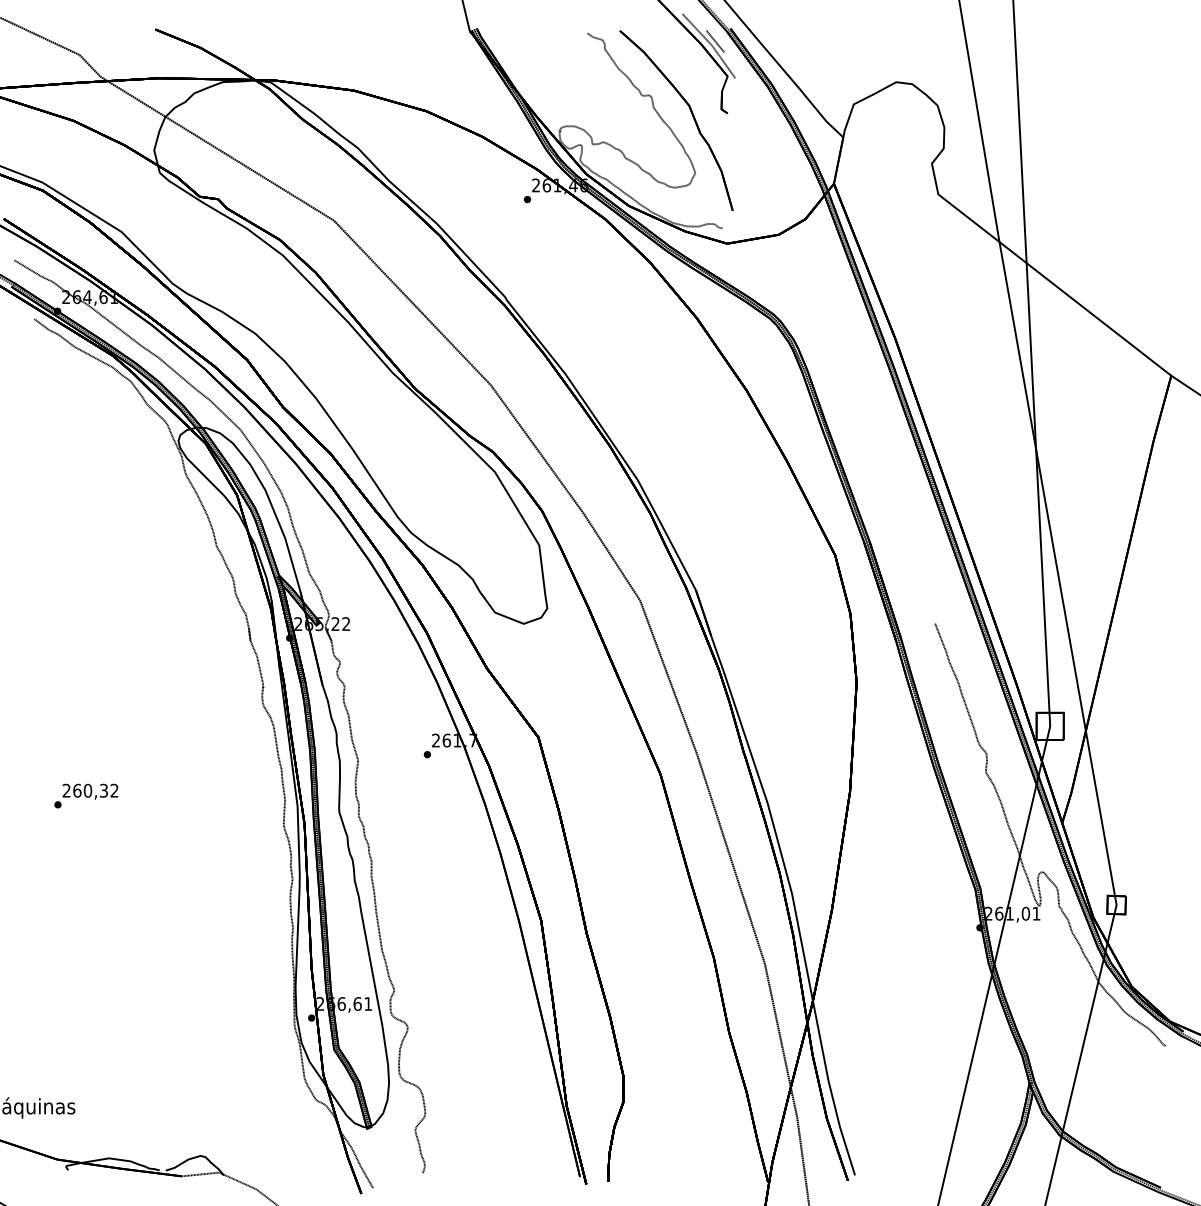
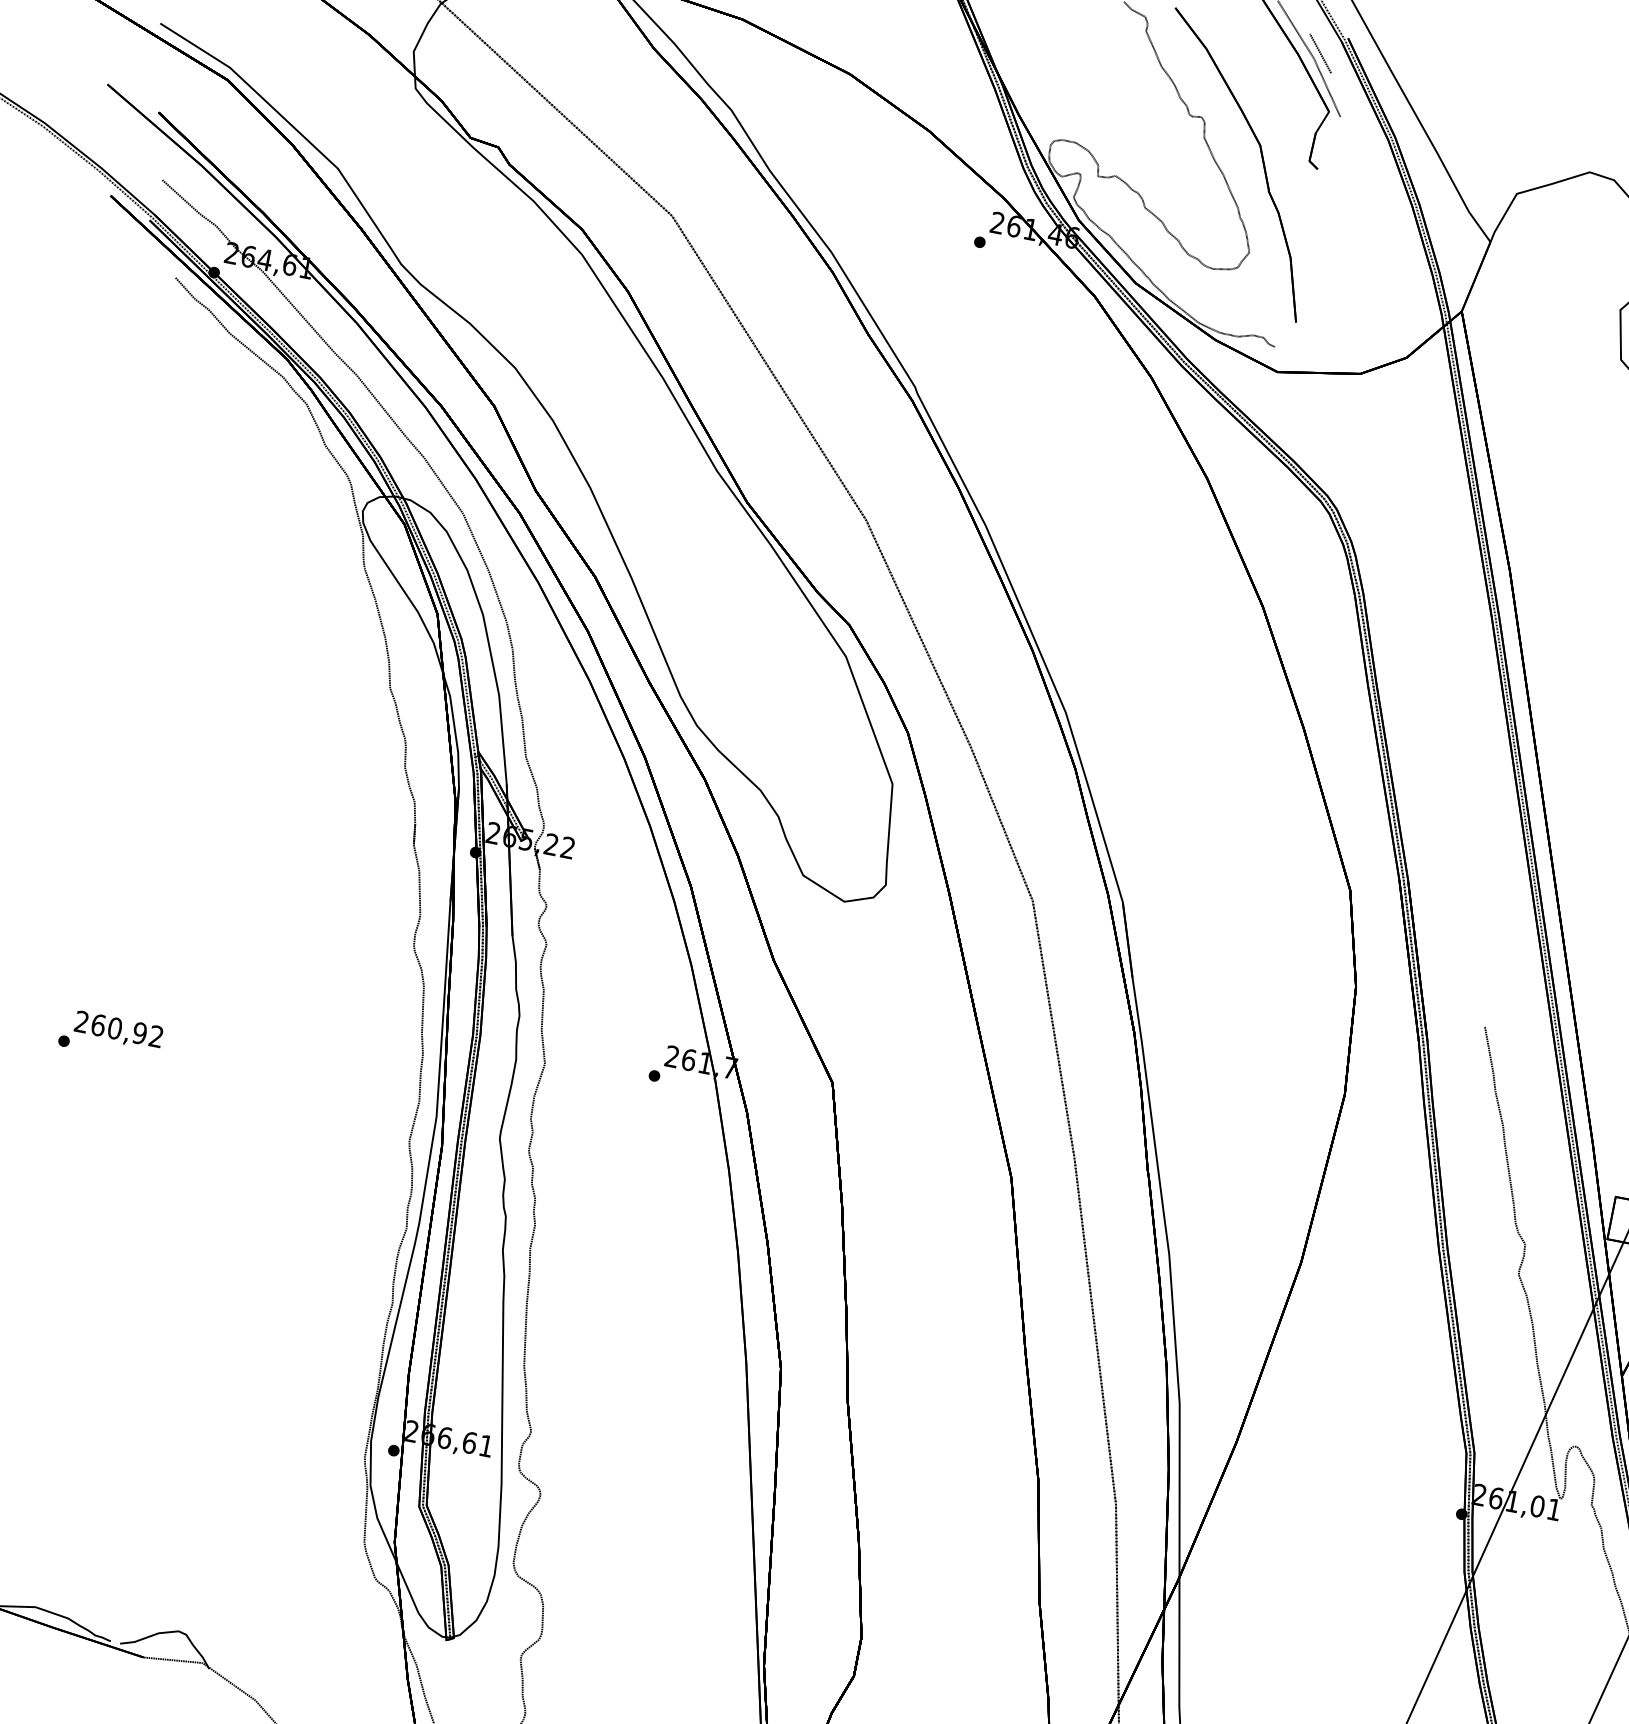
text: (103, 790) -> (139, 1032), 260,32 -> 260,92

